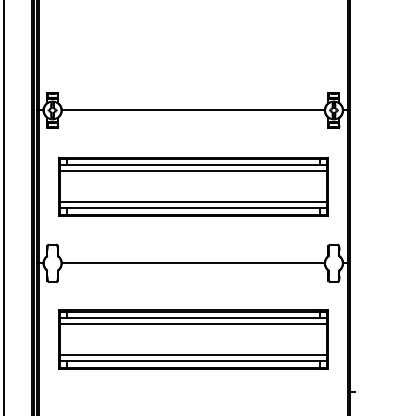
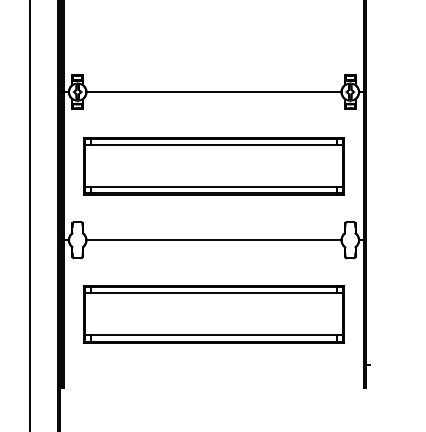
line: (192, 171) -> (213, 151), removed
line: (192, 202) -> (213, 181), removed
line: (192, 324) -> (213, 299), removed
line: (192, 355) -> (213, 329), removed

